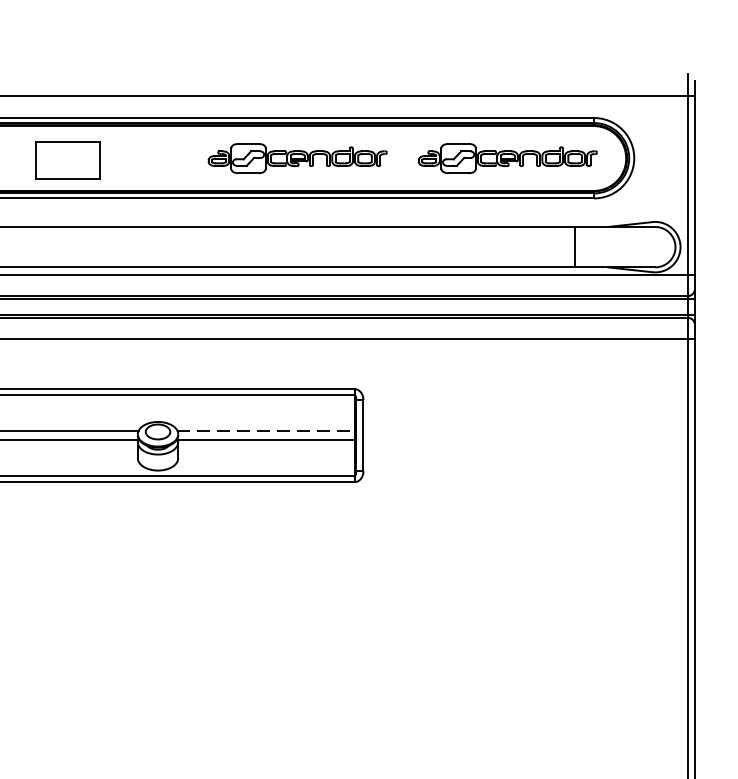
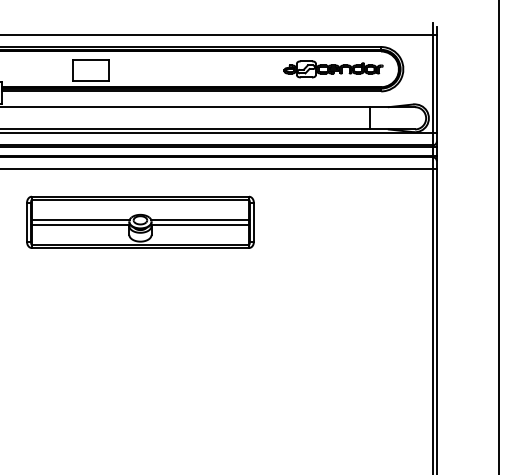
part: (297, 158) -> (217, 69), removed
line: (266, 430) -> (200, 219), dashed -> solid

